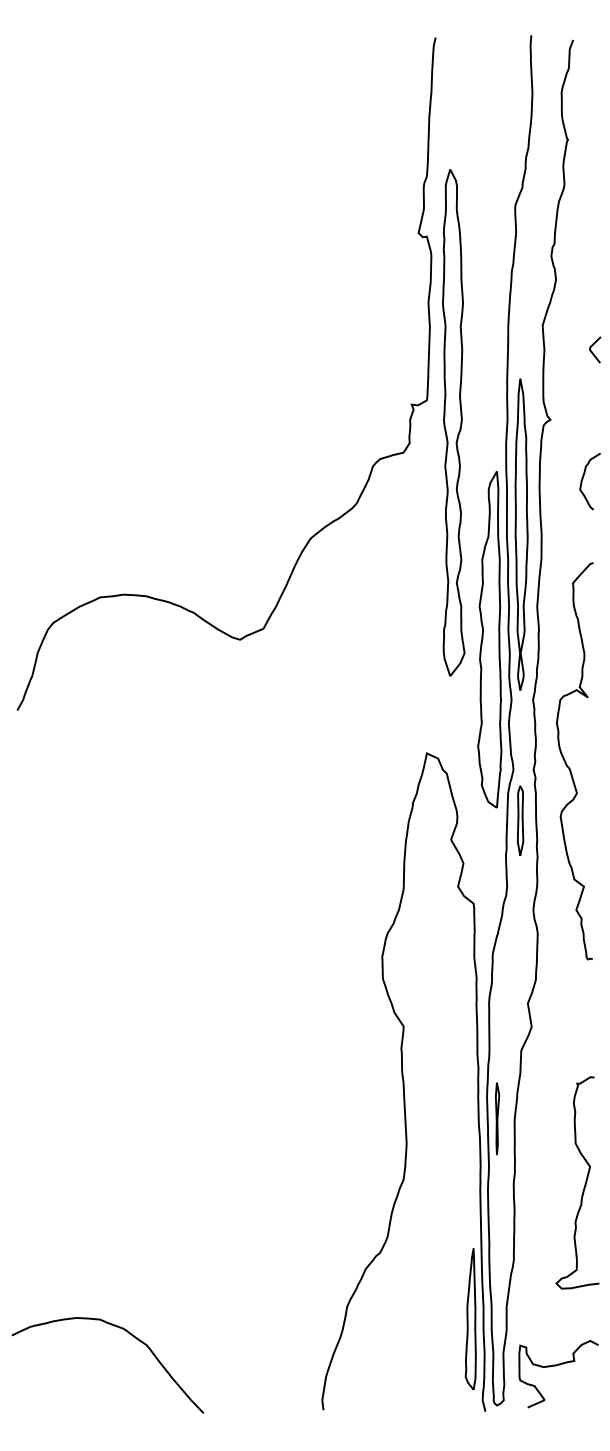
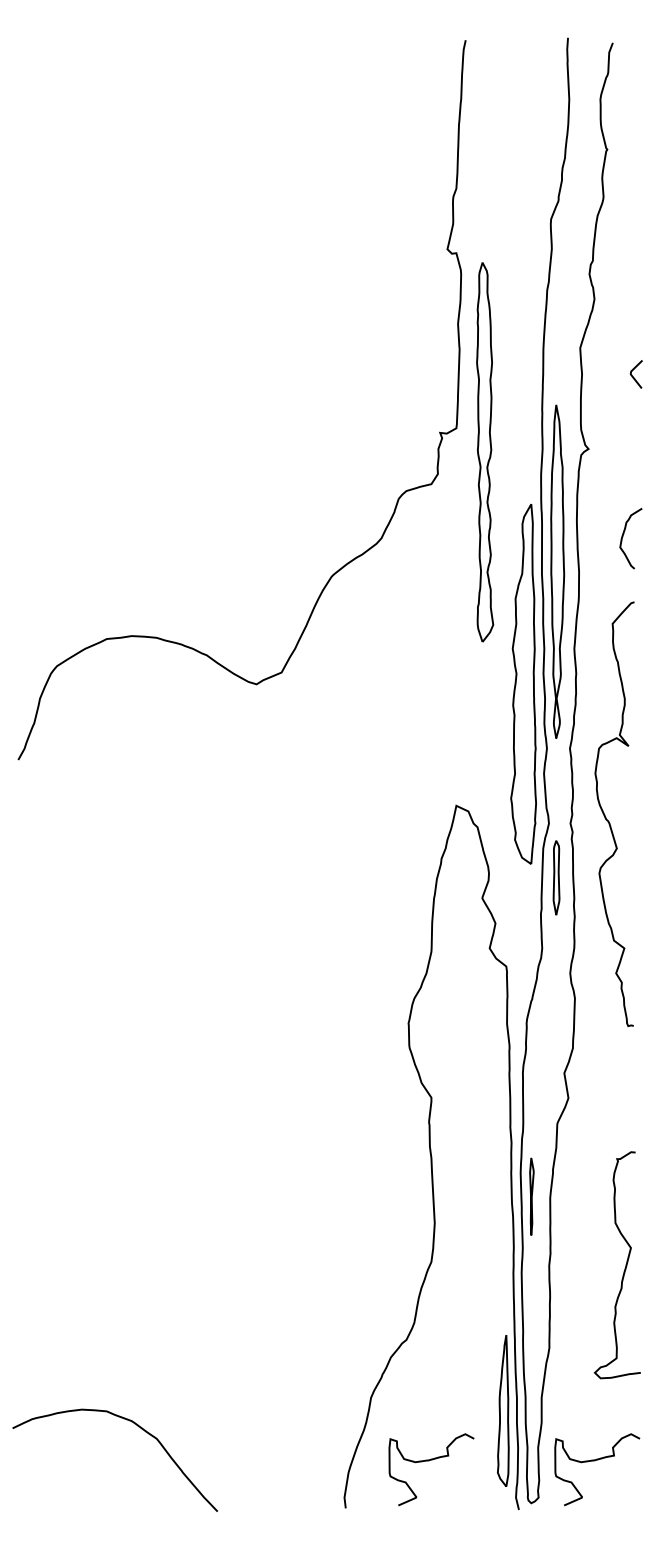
part: (453, 422) -> (484, 451), size x0.7
curve: (583, 479) -> (623, 536), moved
curve: (401, 1366) -> (429, 1461), added

